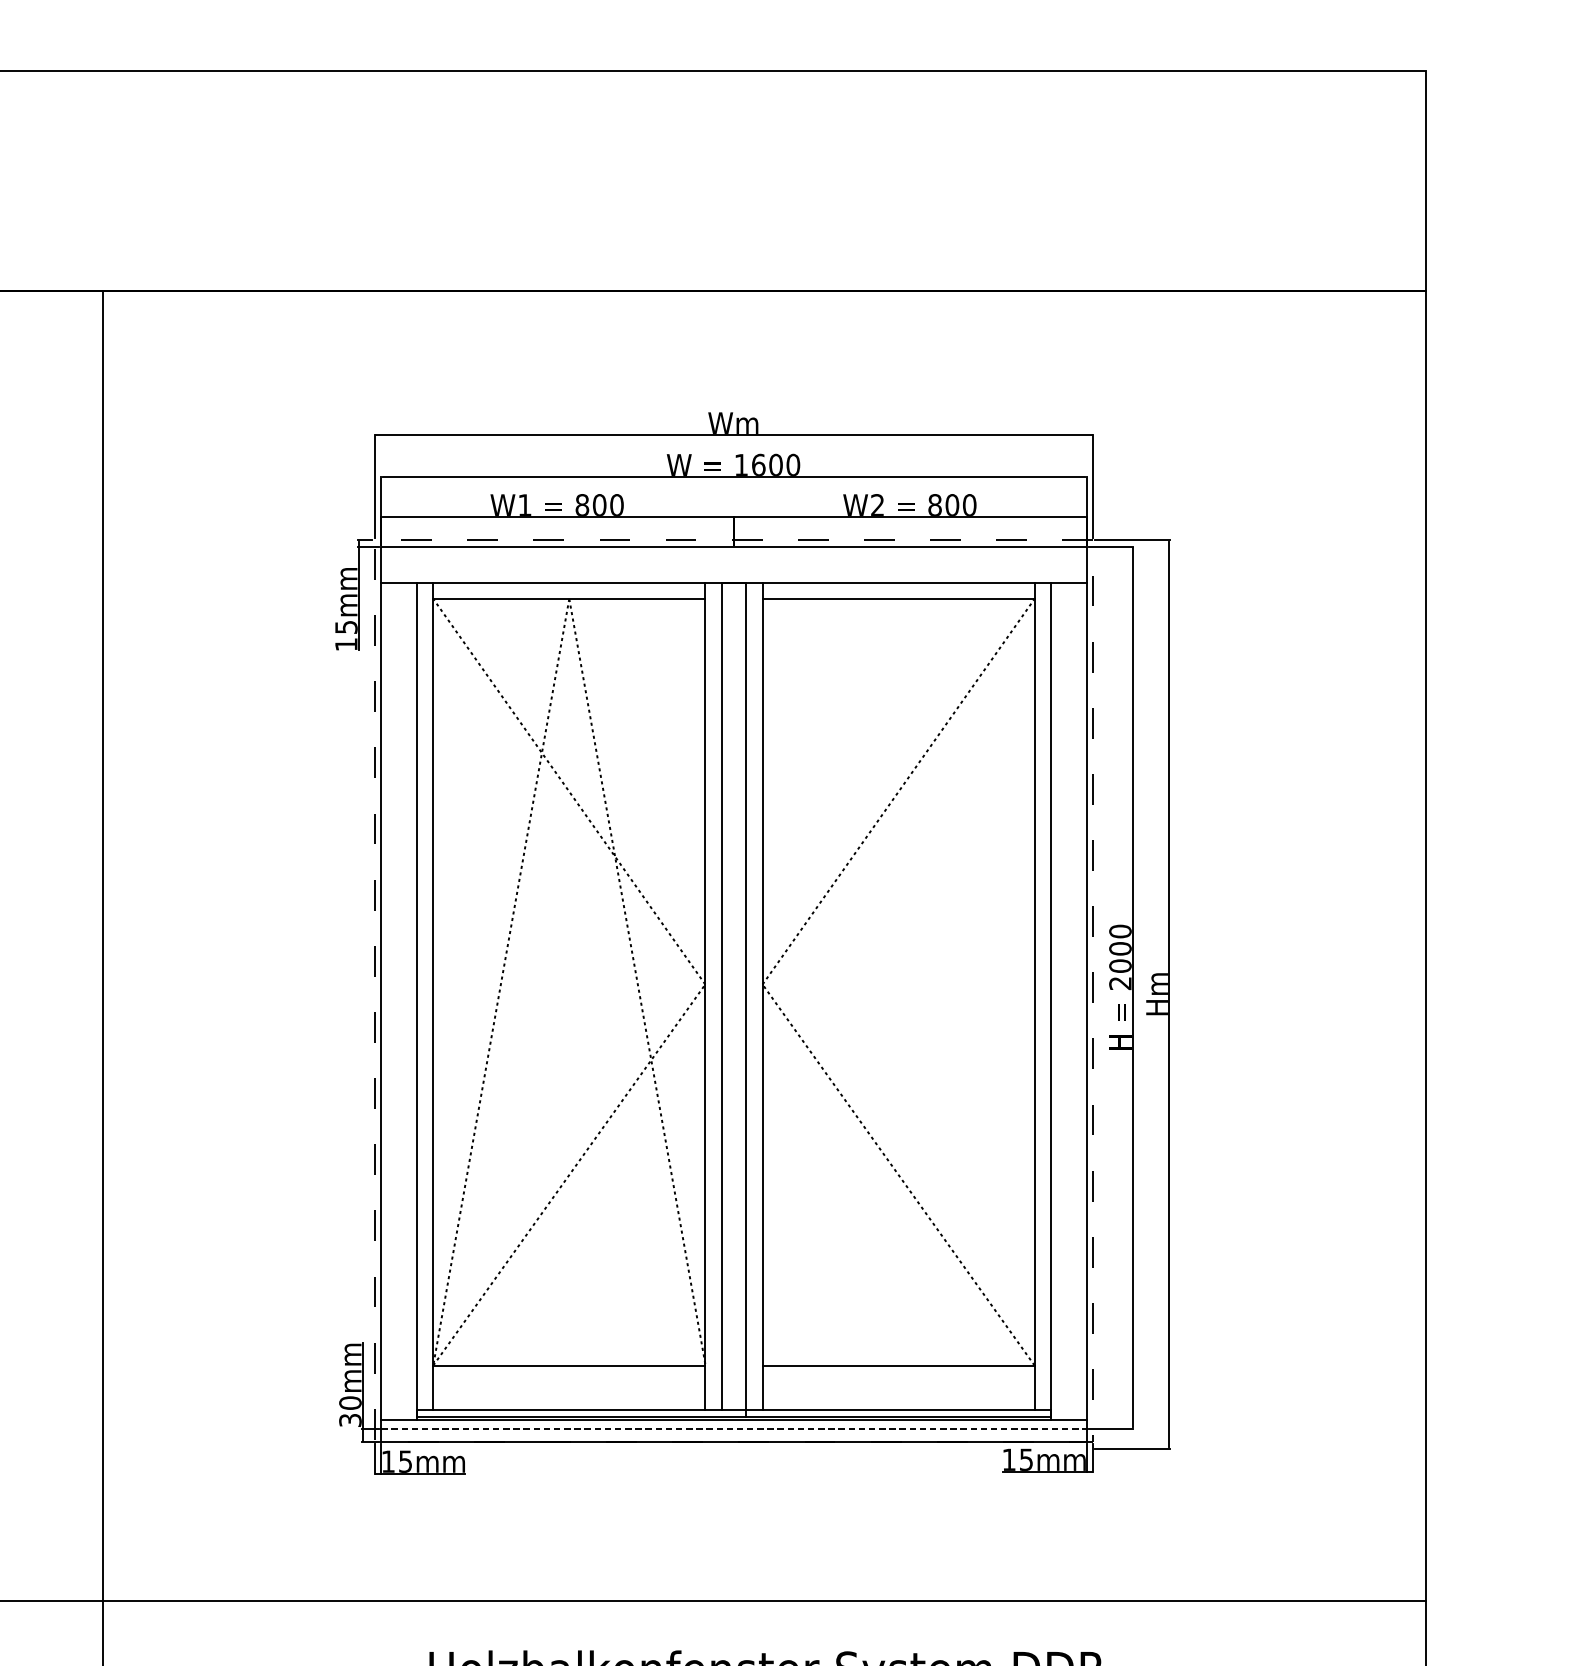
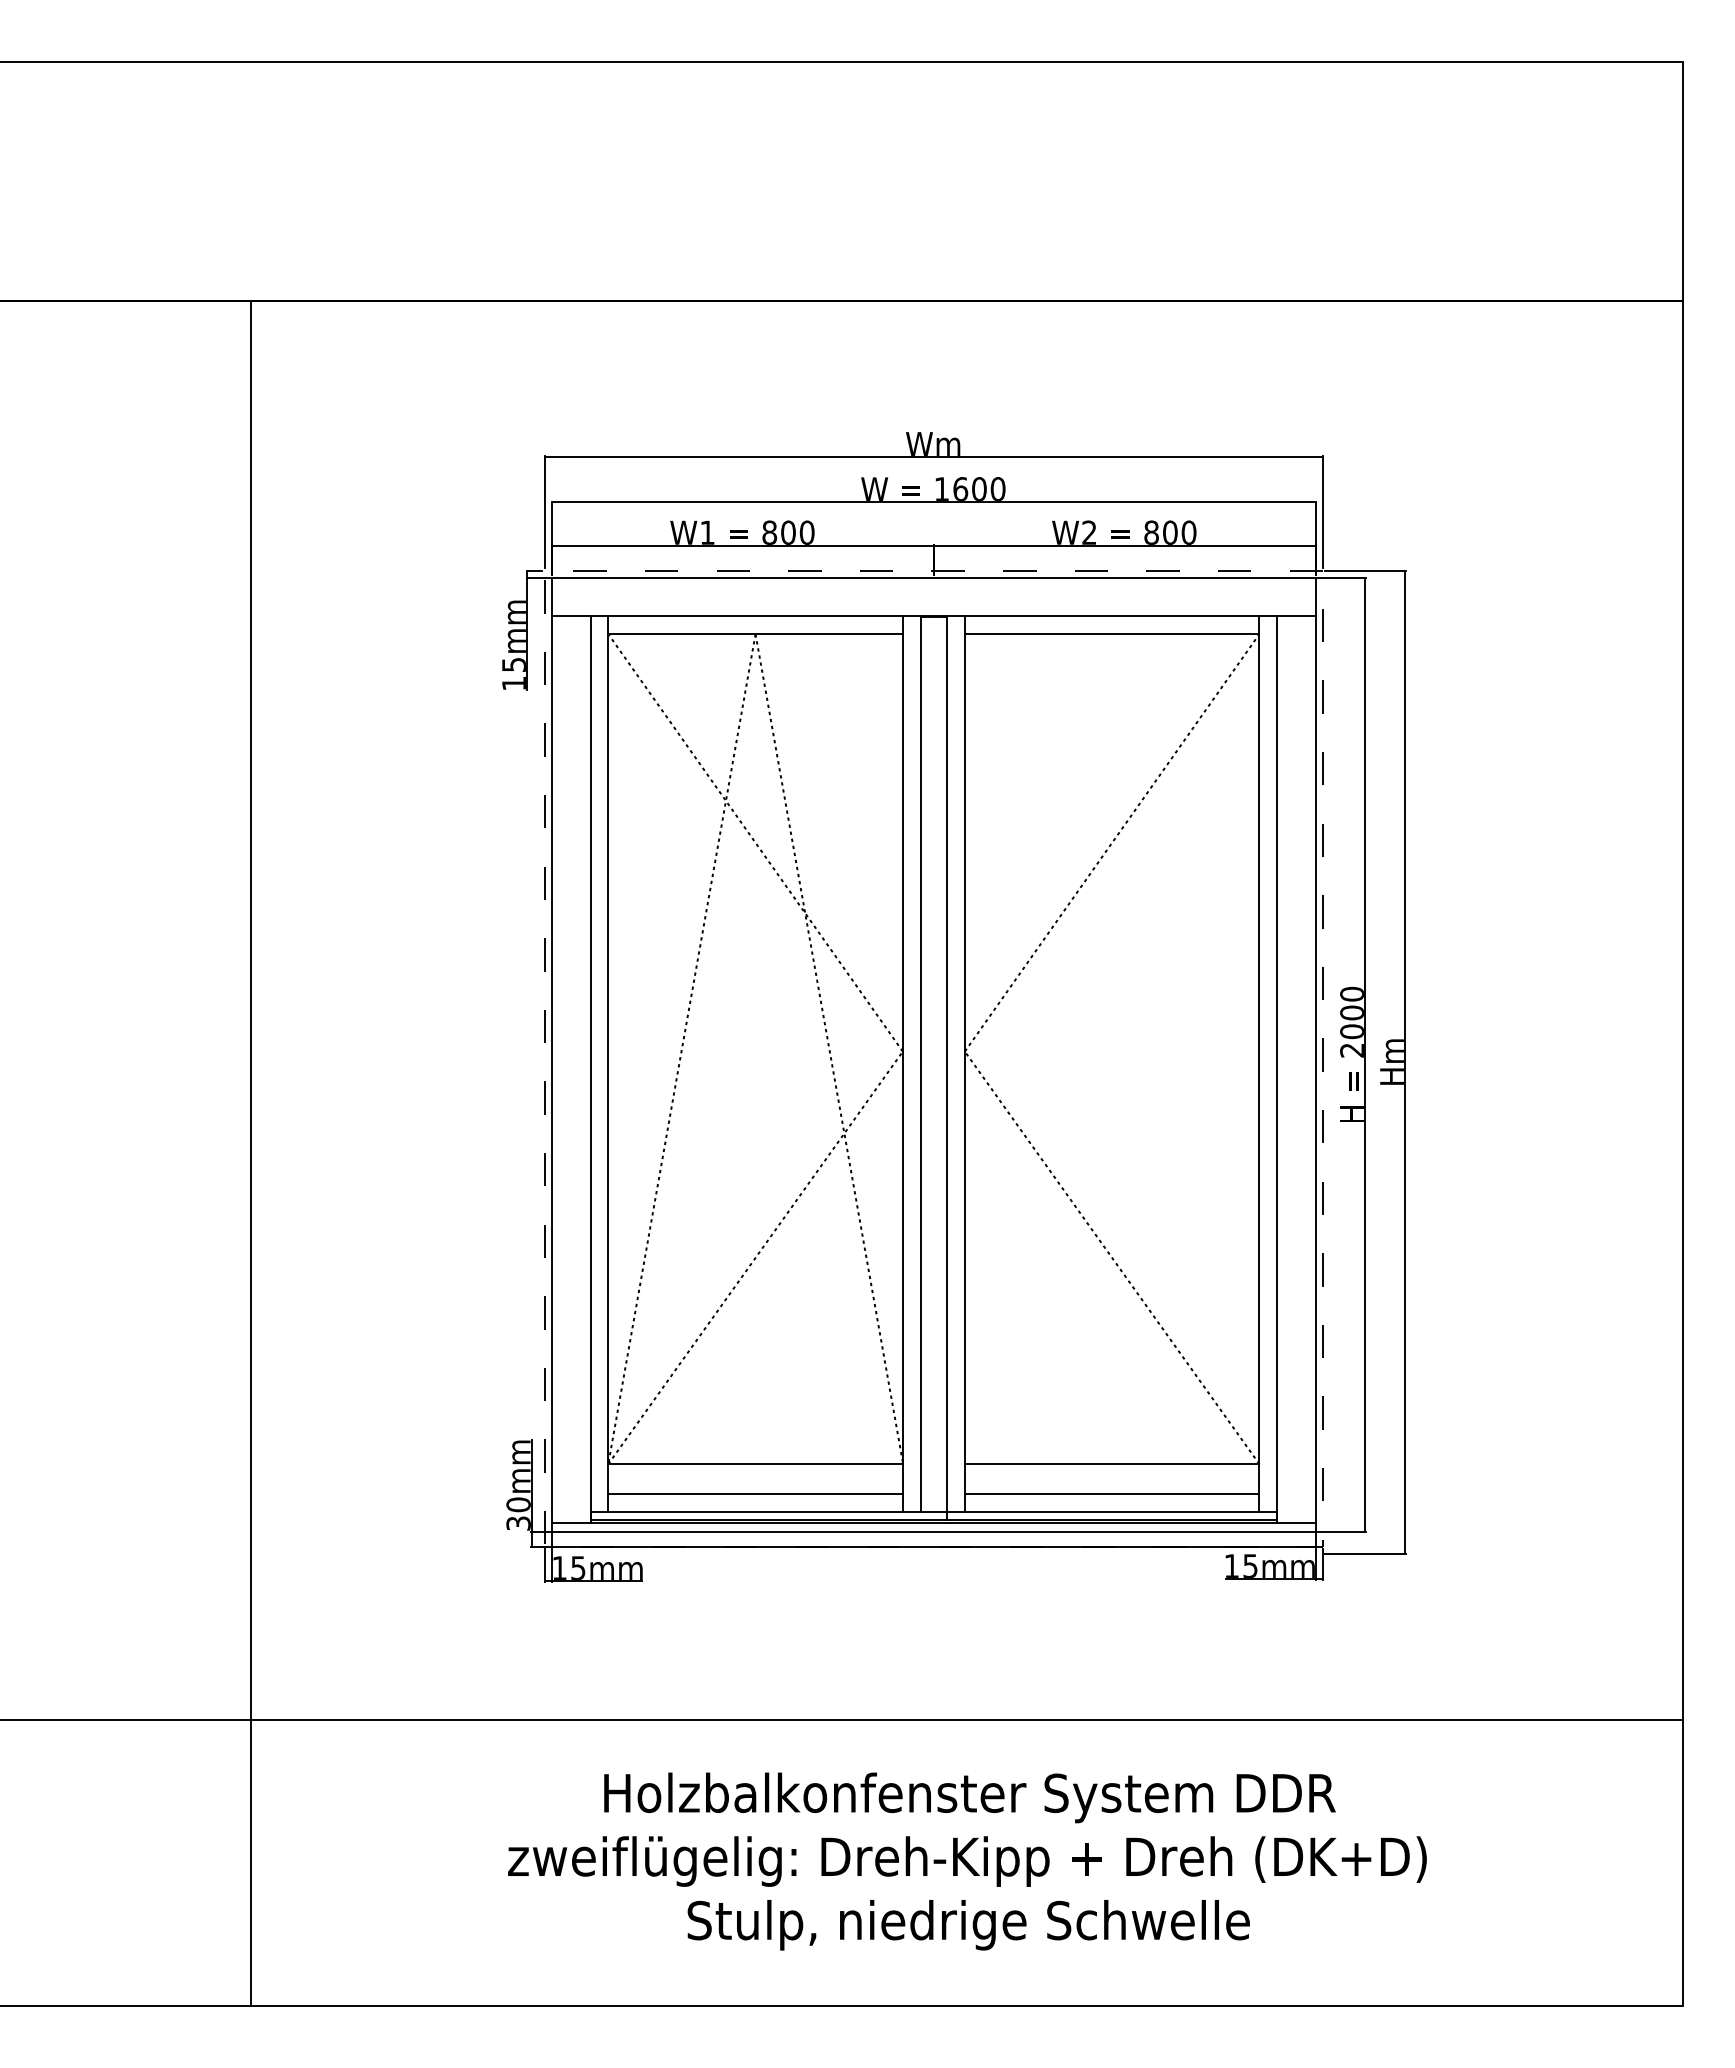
line: (569, 1393) -> (755, 1494), added
line: (898, 1393) -> (1111, 1494), added
line: (733, 1428) -> (933, 1532), dashed -> solid

